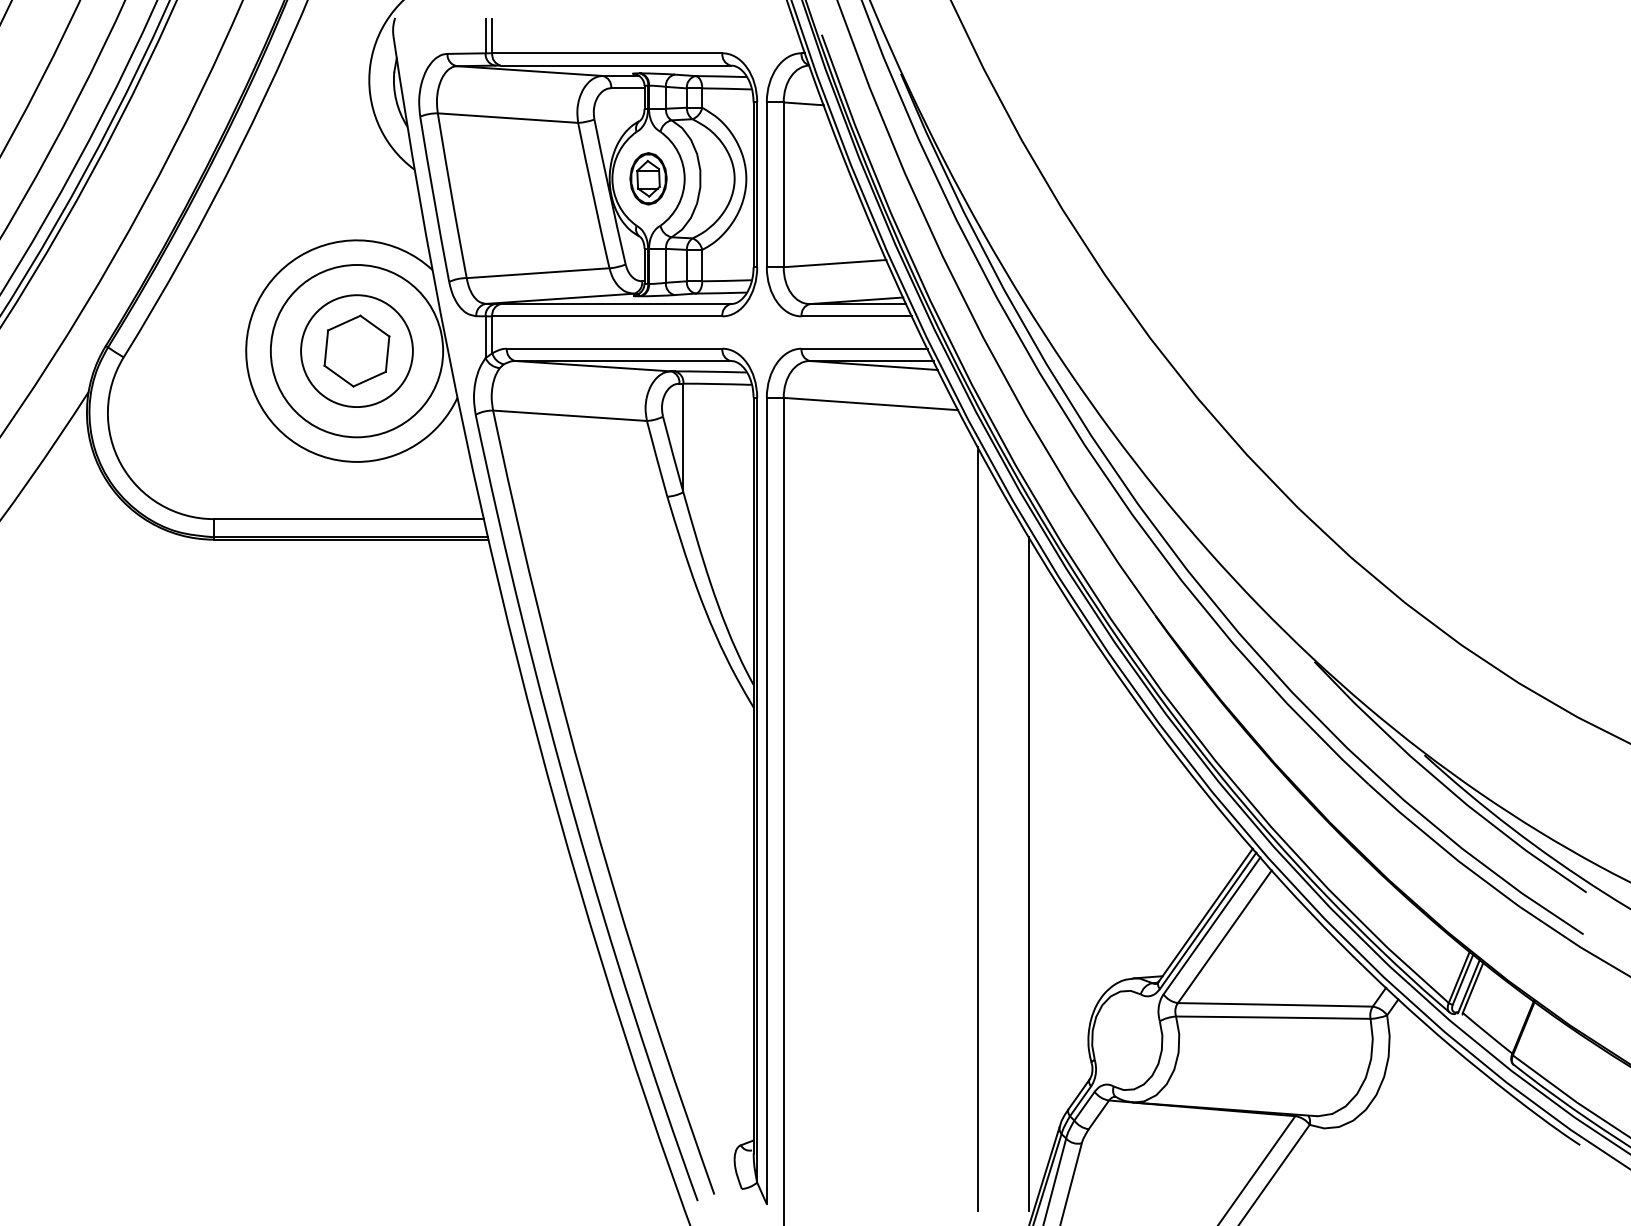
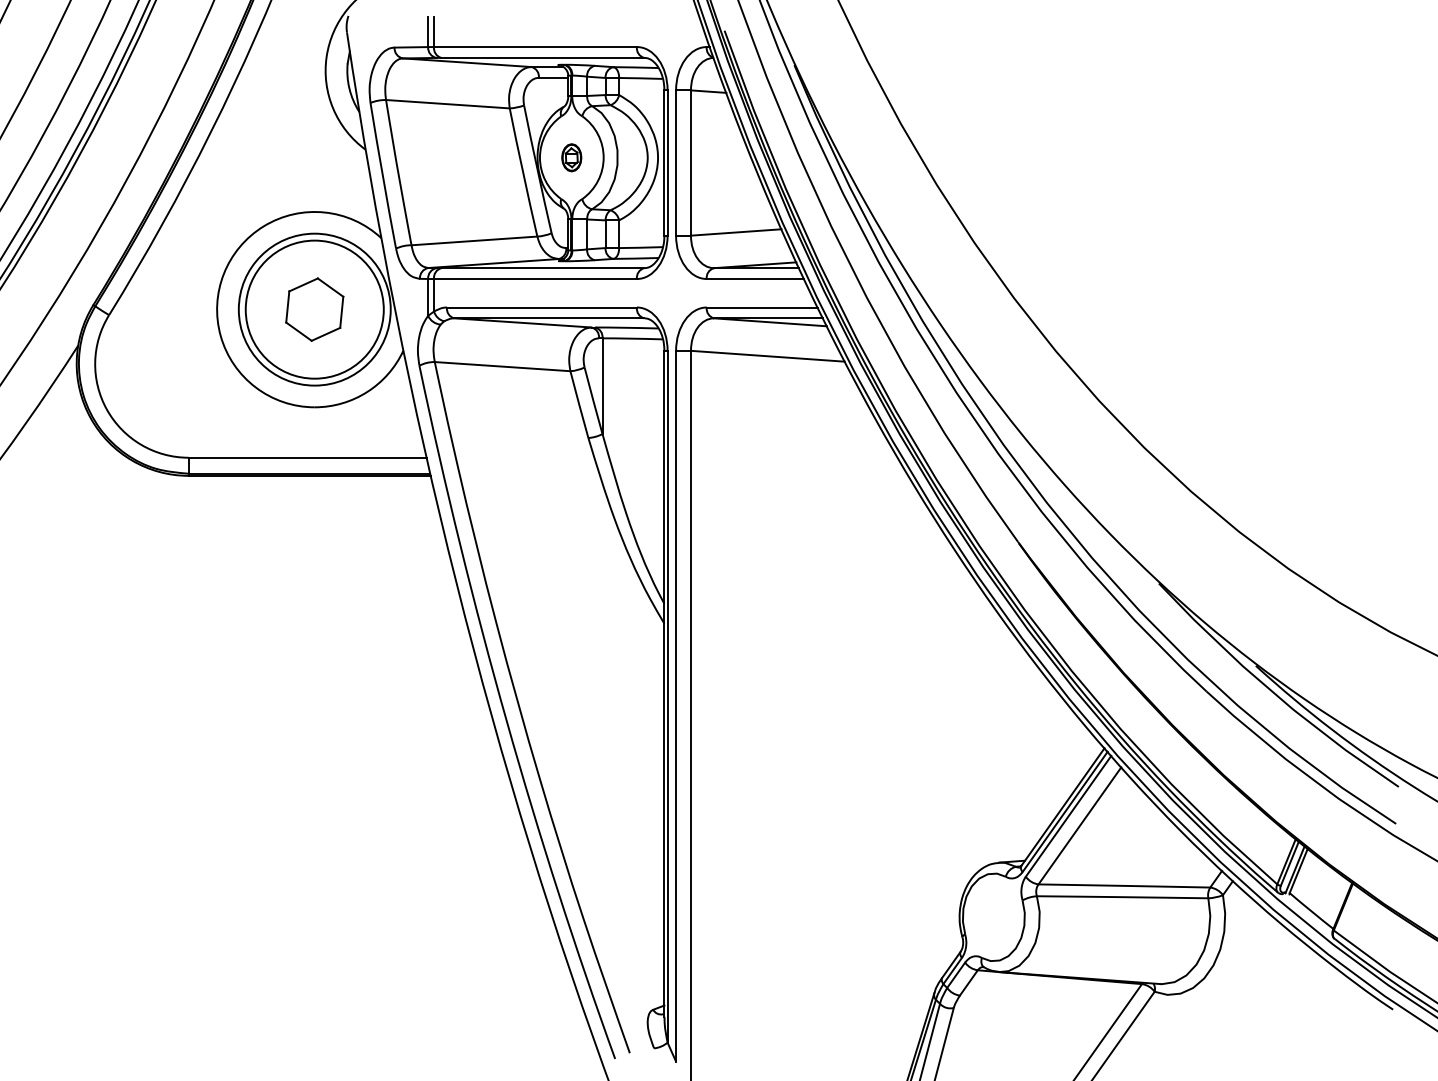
part: (648, 178) -> (571, 157), size x0.6
circle: (356, 351) -> (314, 309), size x1.4
line: (978, 828) -> (862, 730), removed
line: (1028, 873) -> (906, 770), removed

